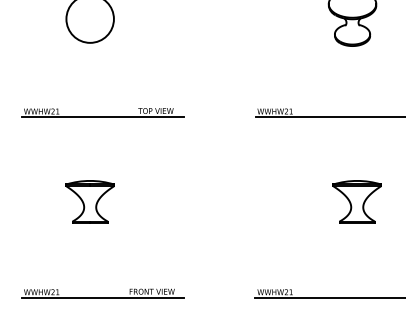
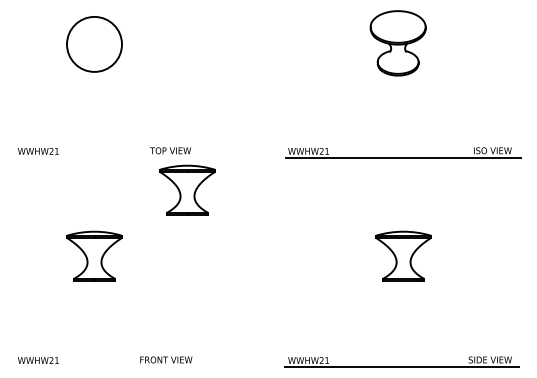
line: (103, 116) -> (109, 157), removed
part: (170, 144) -> (187, 189), added
line: (103, 297) -> (109, 366), removed

